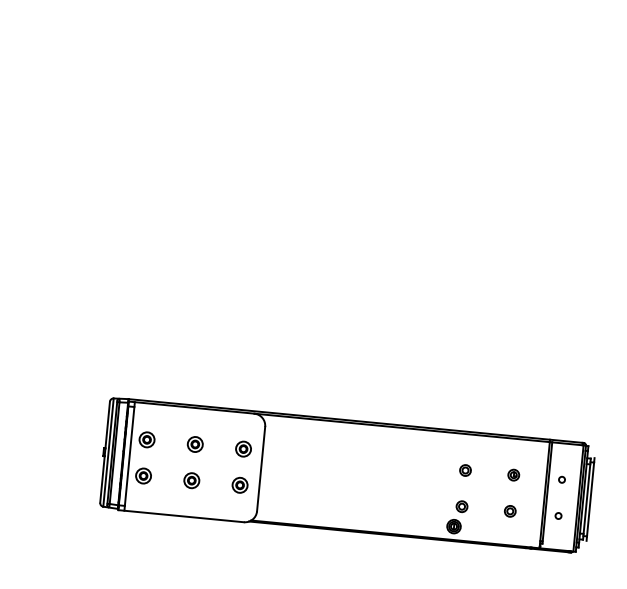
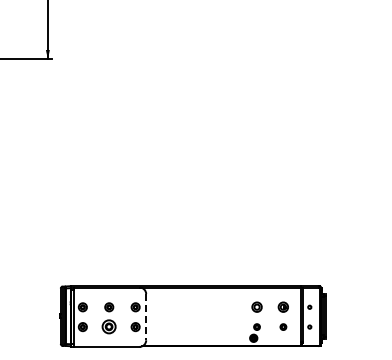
line: (261, 469) -> (146, 317), solid -> dashed
part: (464, 470) -> (256, 307), size x1.6
part: (513, 475) -> (283, 307), size x1.6
part: (192, 481) -> (109, 327), size x1.6

